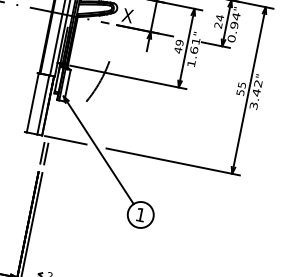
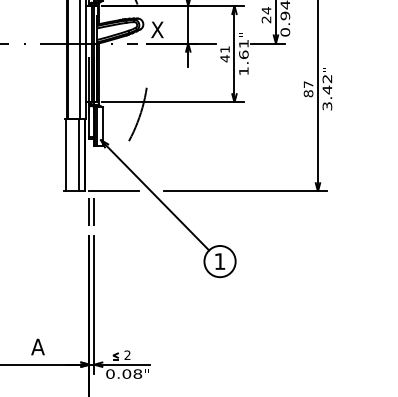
text: (179, 42) -> (224, 49), 49 -> 41
text: (241, 89) -> (308, 89), 55 -> 87

